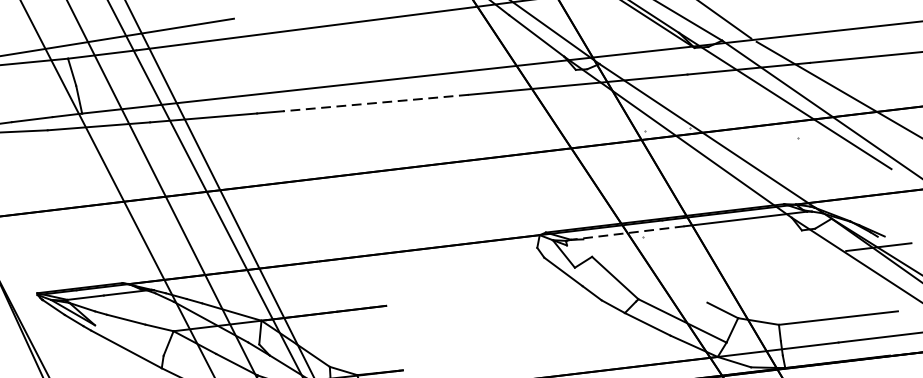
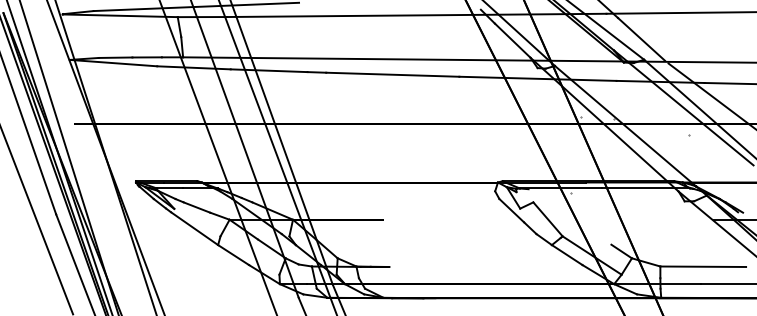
line: (375, 102) -> (392, 74), dashed -> solid
line: (627, 233) -> (560, 188), dashed -> solid

